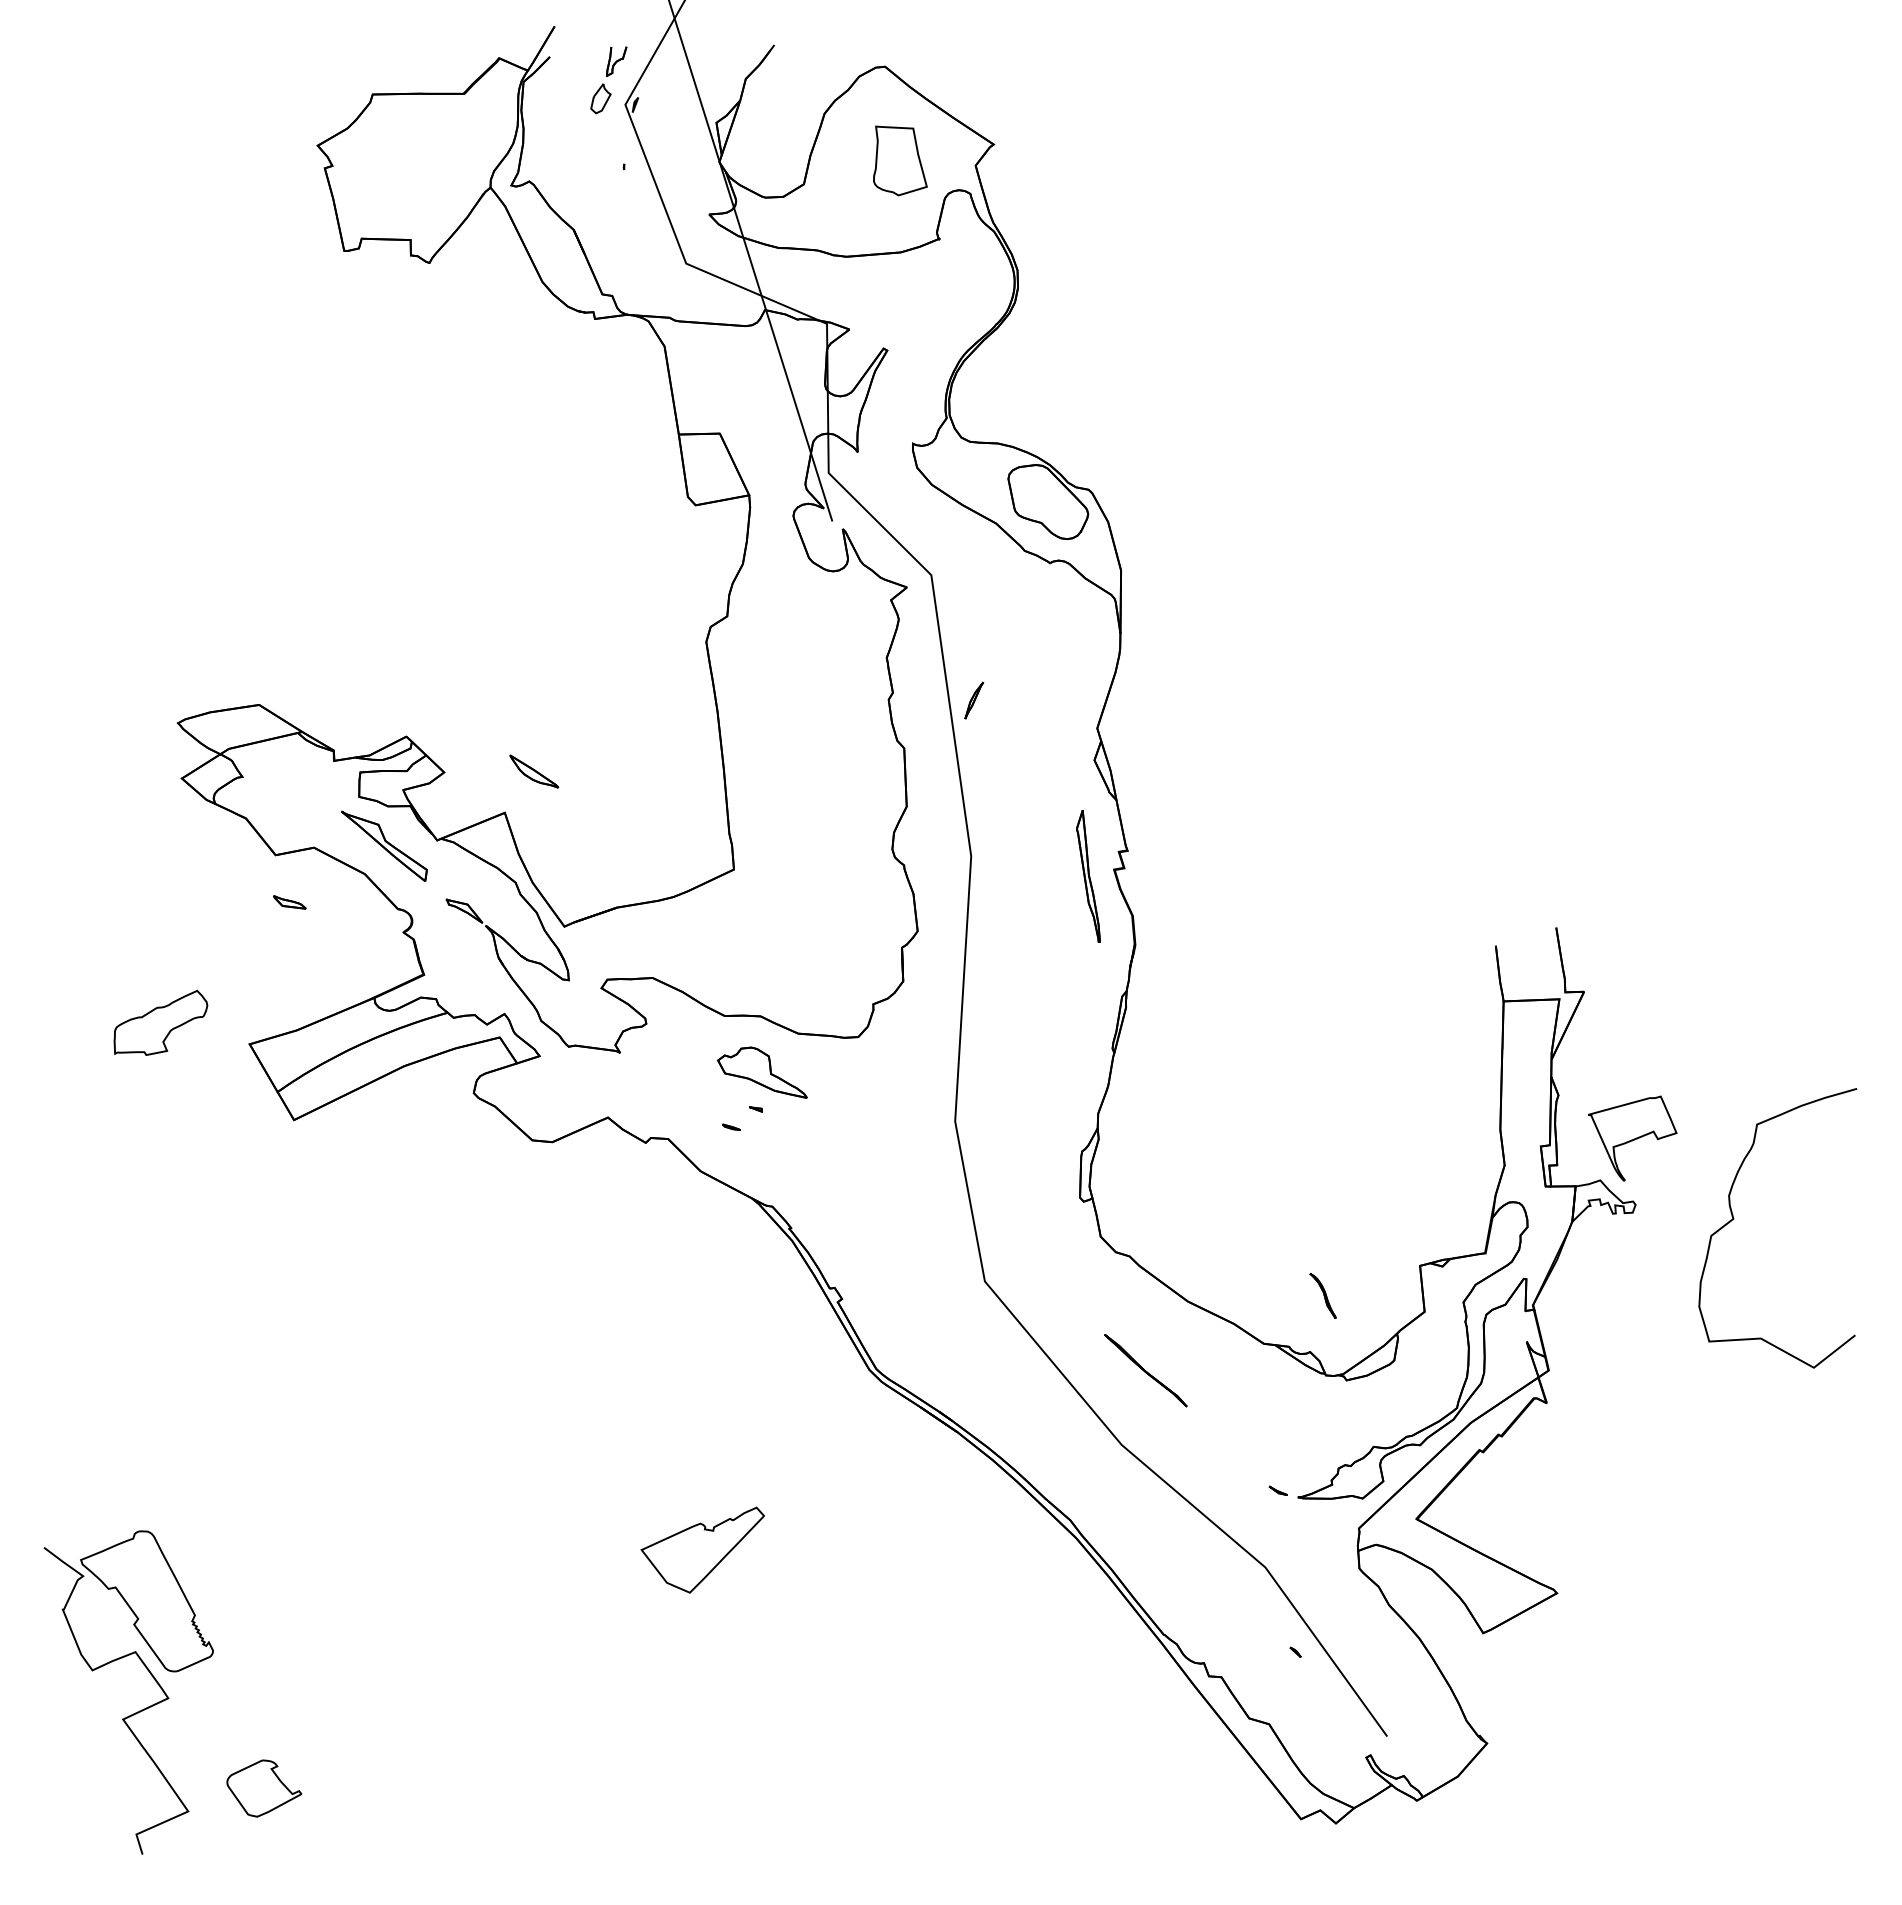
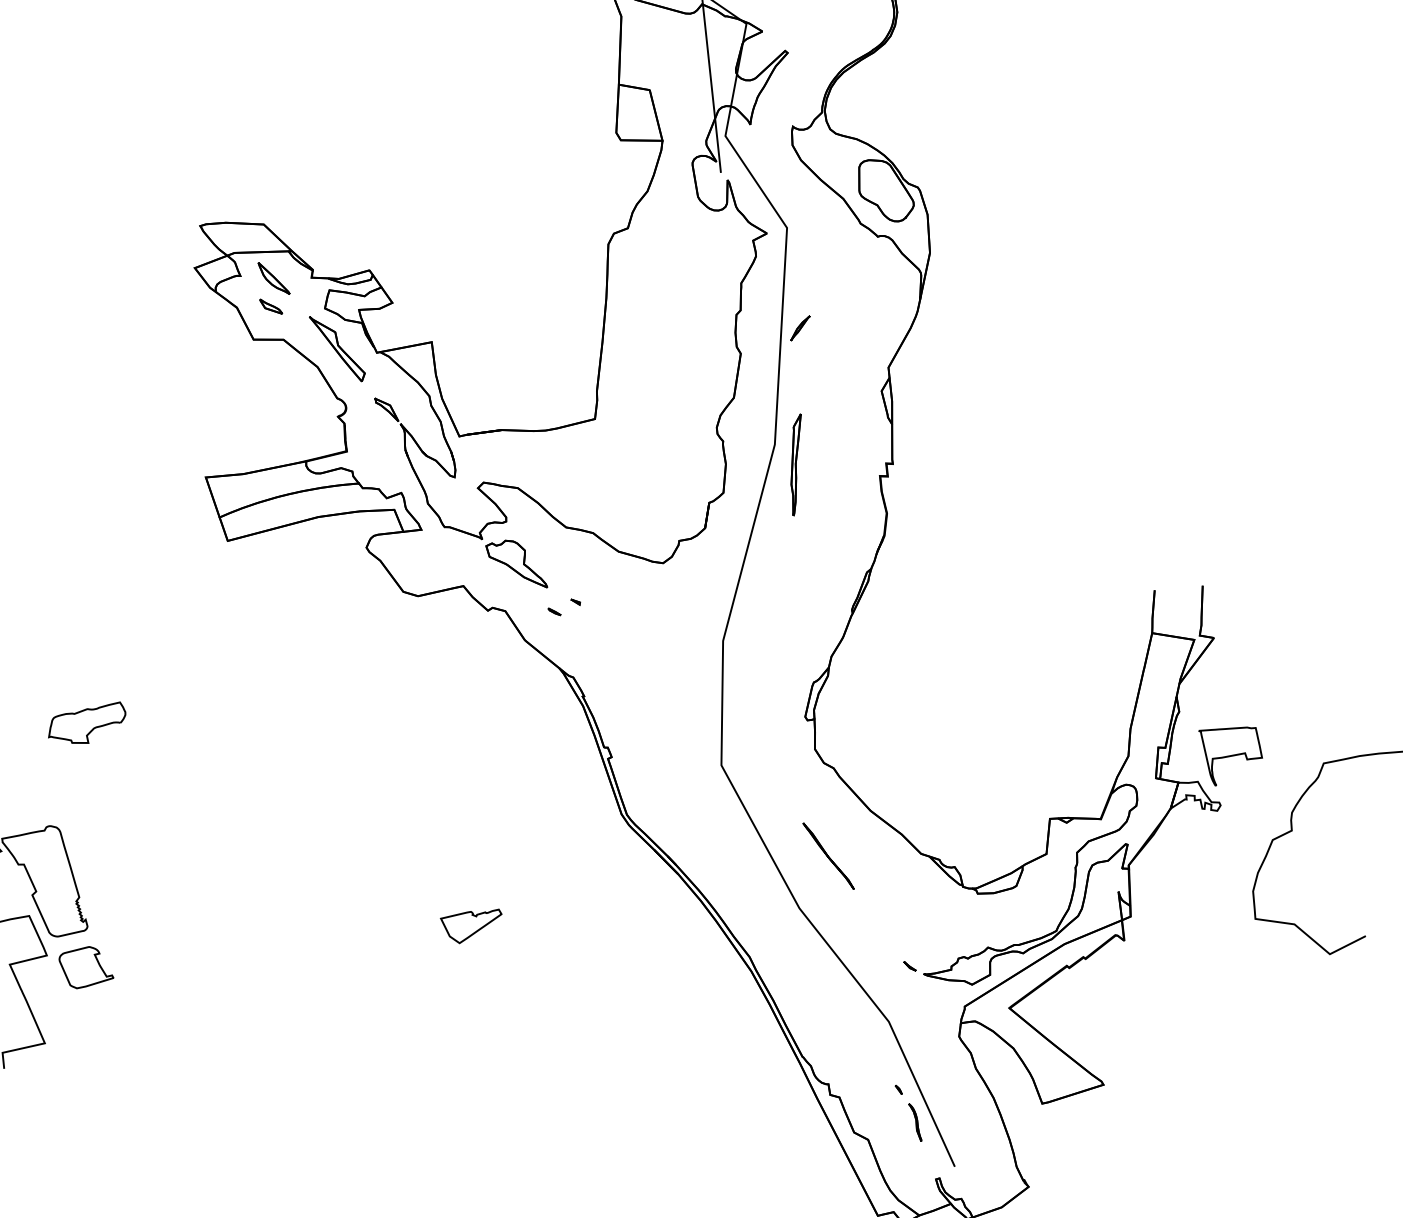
part: (533, 771) -> (273, 278), moved
part: (1088, 876) -> (795, 464), moved
part: (289, 902) -> (271, 306), moved
part: (160, 1022) -> (87, 720), moved
part: (762, 1072) -> (517, 561), moved
part: (1322, 1295) -> (914, 1122), moved
part: (702, 1549) -> (469, 923), size x0.62
part: (264, 1788) -> (86, 968), moved

